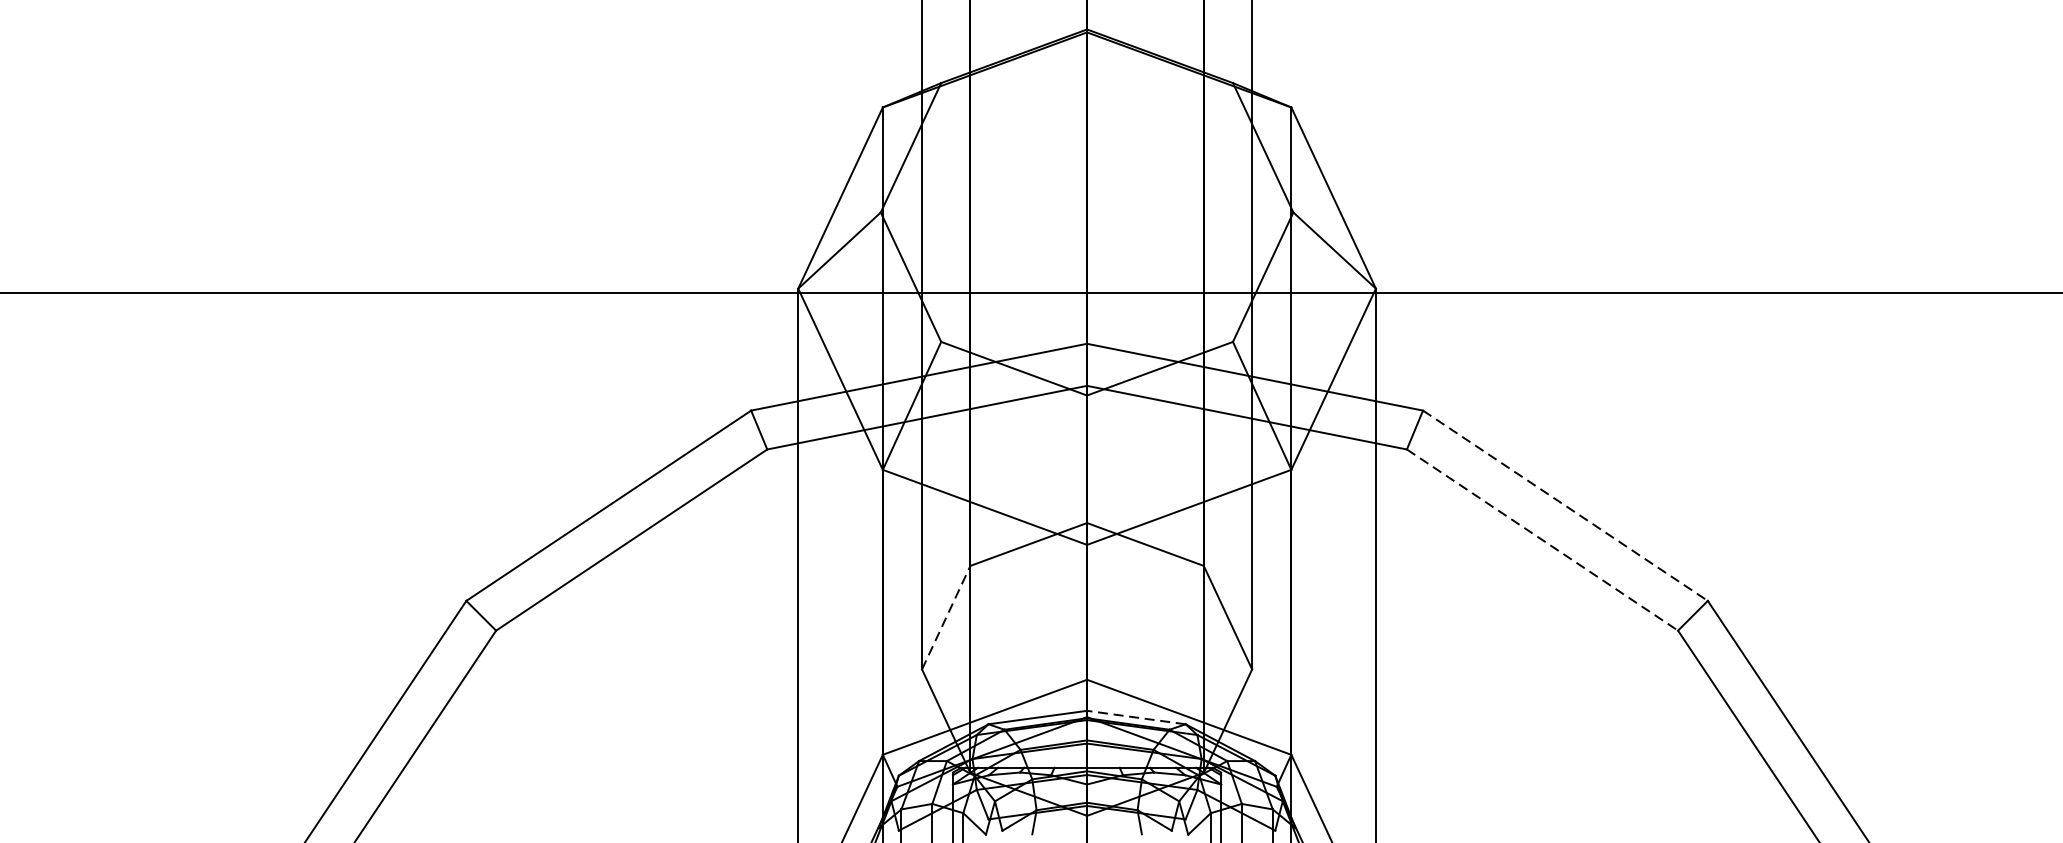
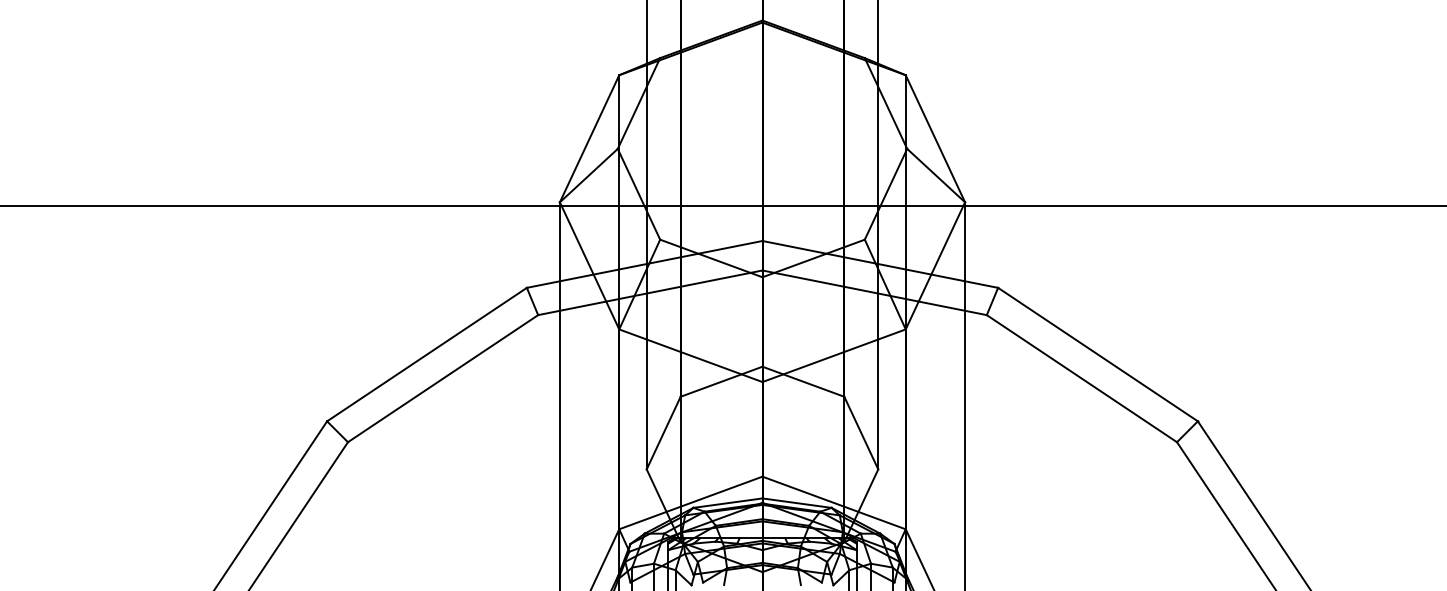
line: (1566, 505) -> (1098, 354), dashed -> solid
line: (1543, 539) -> (1082, 378), dashed -> solid
line: (945, 616) -> (663, 432), dashed -> solid
line: (1137, 718) -> (797, 503), dashed -> solid

